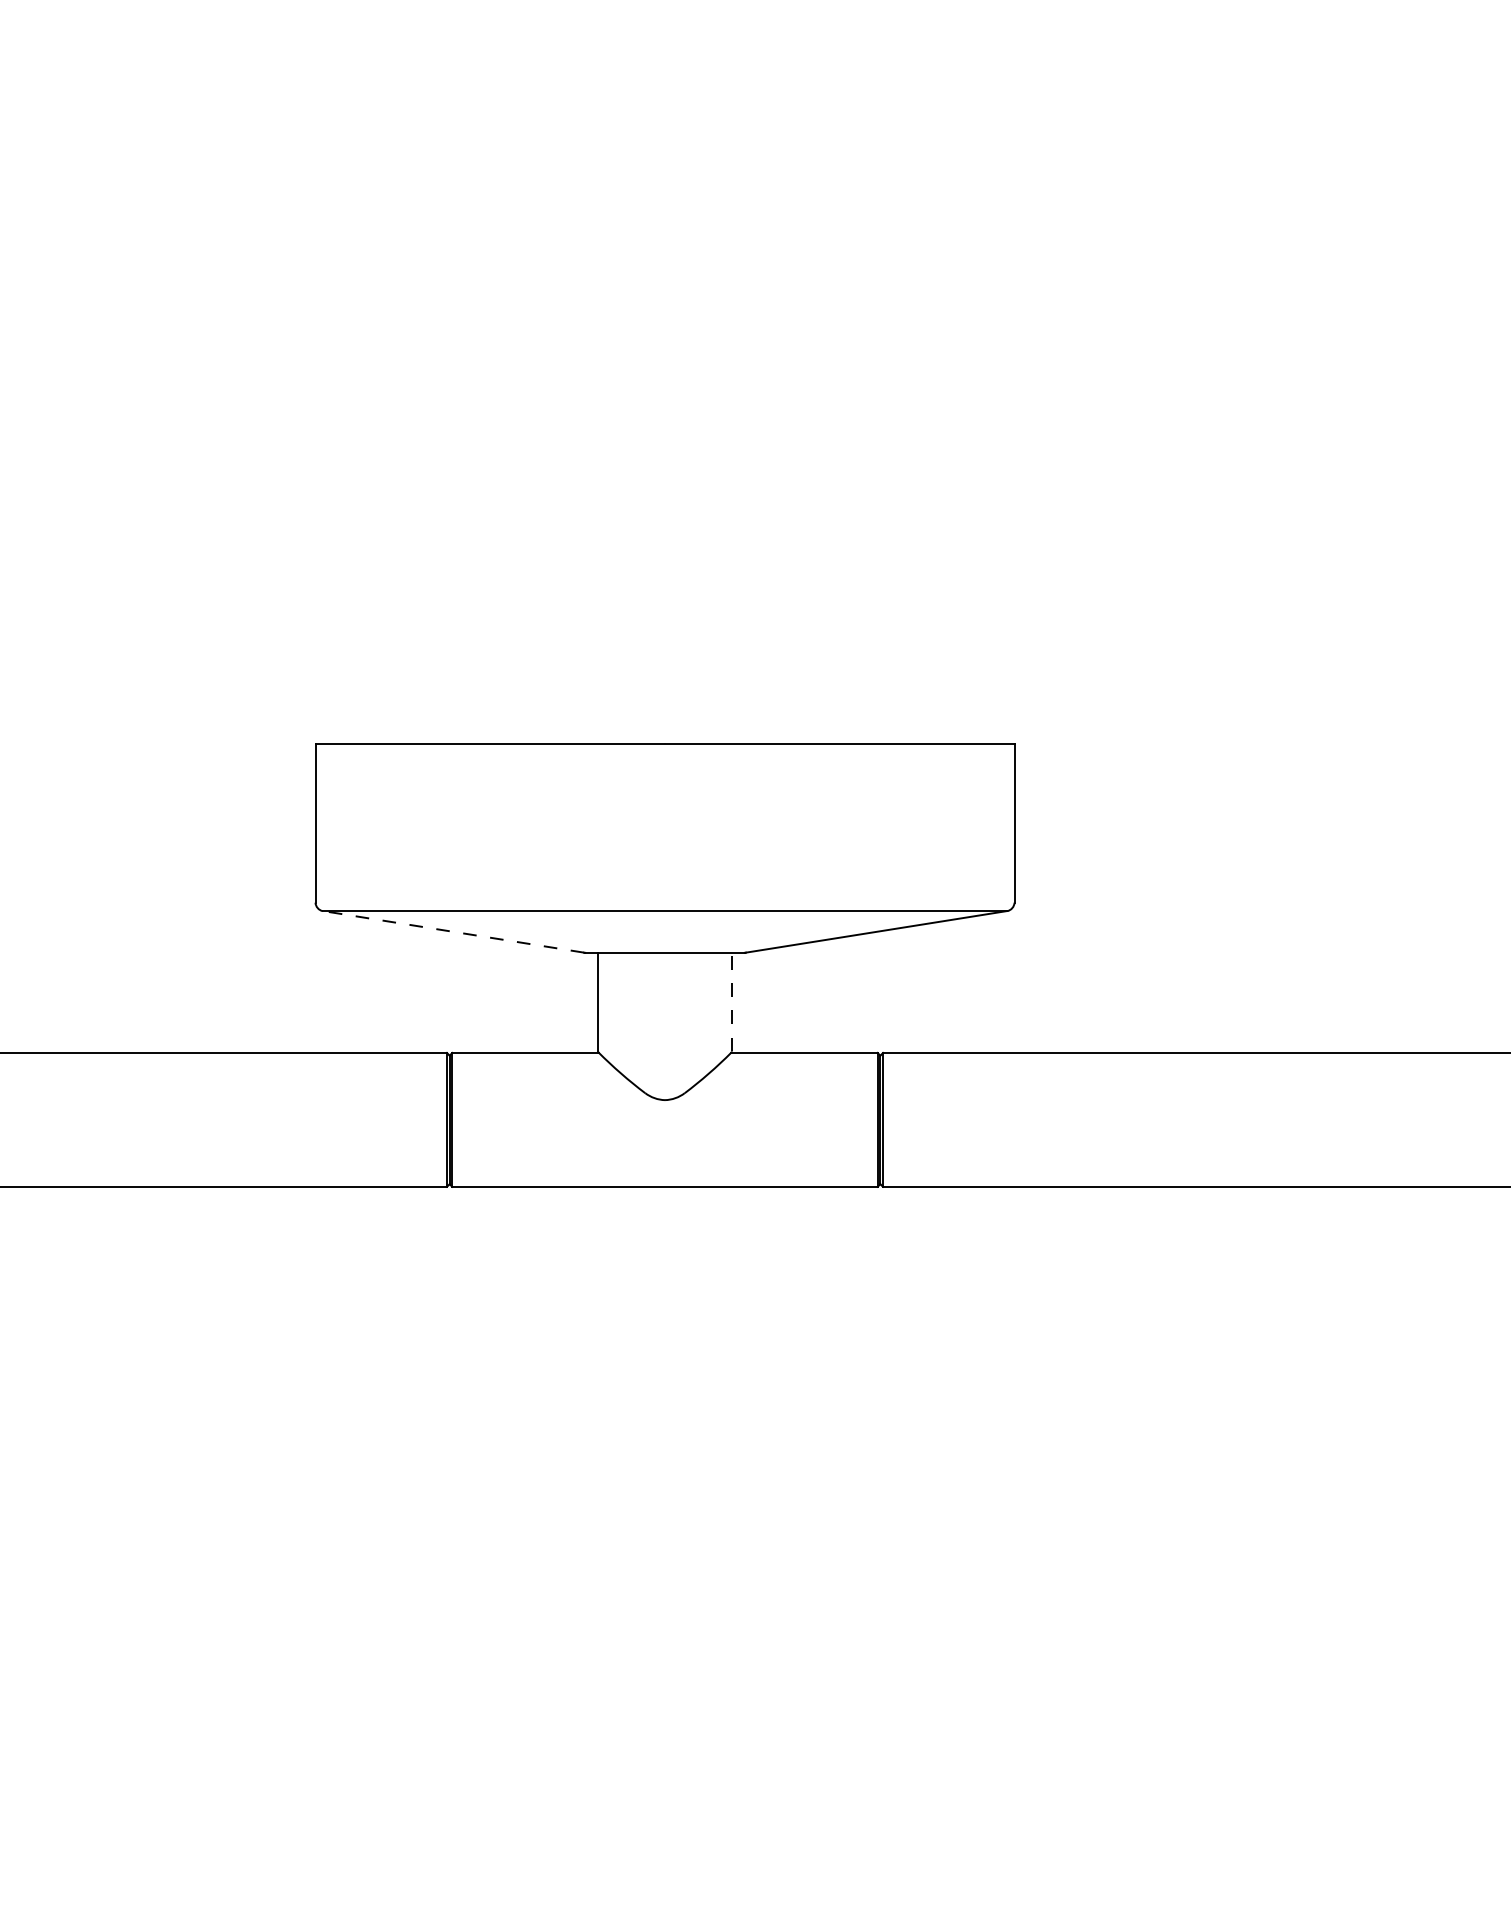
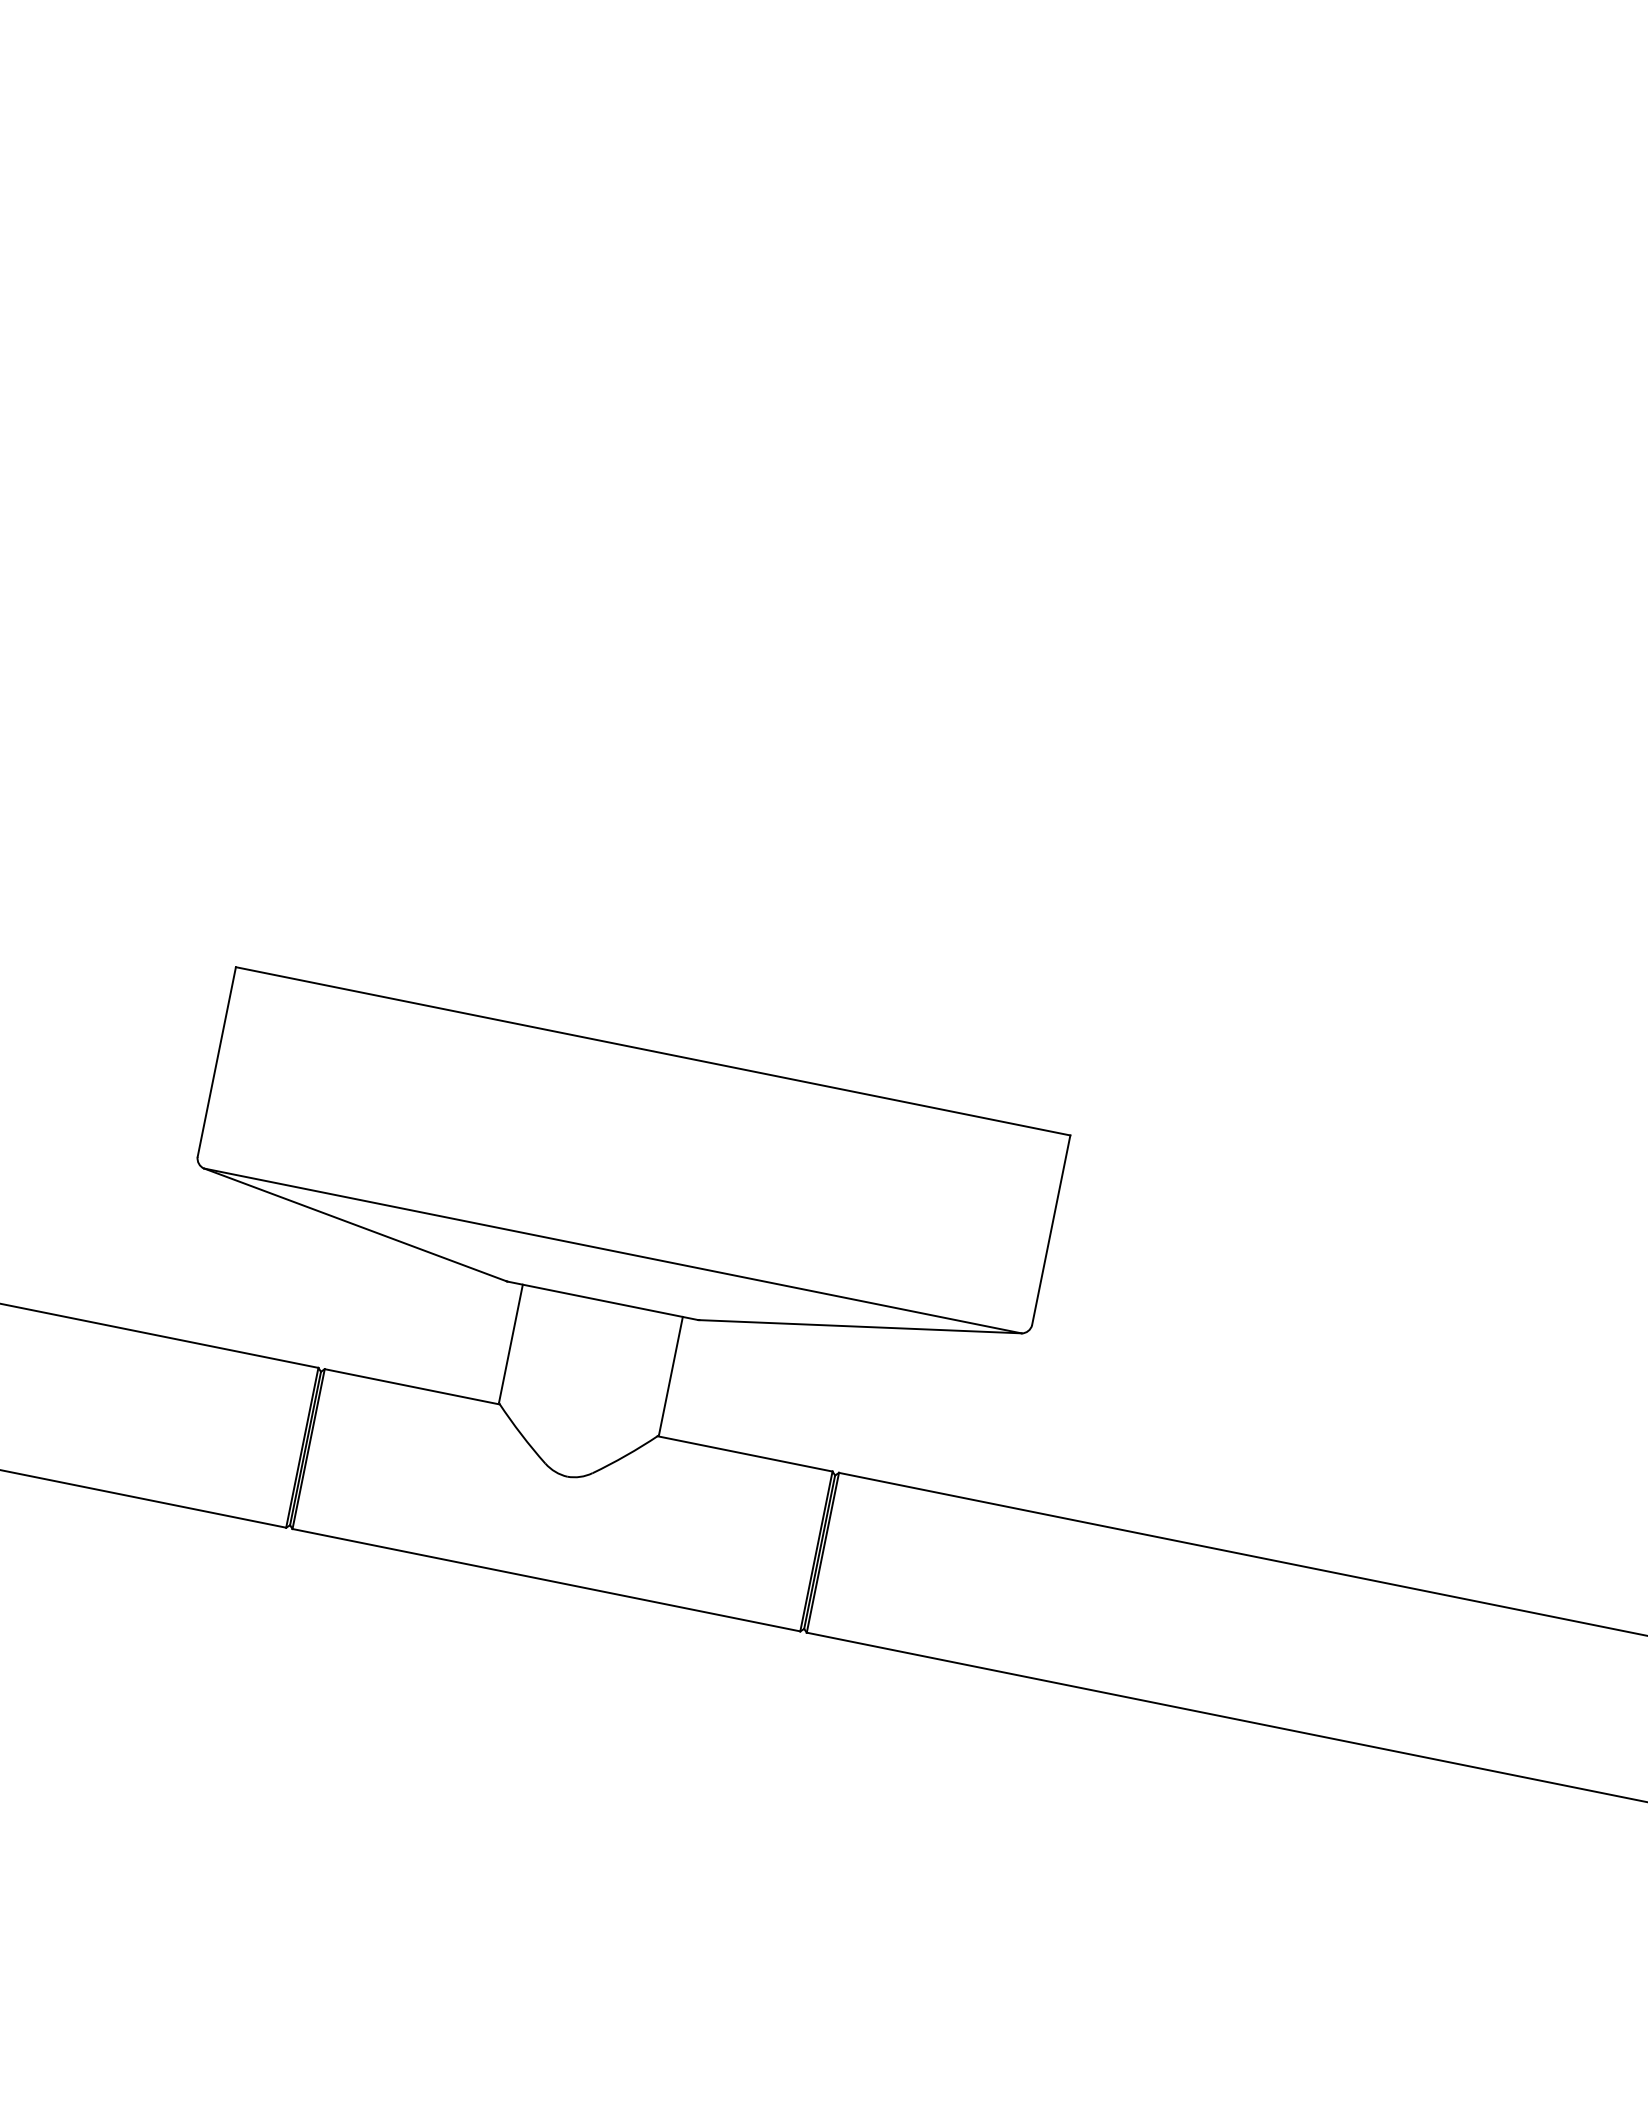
line: (452, 931) -> (354, 1224), dashed -> solid
line: (732, 1001) -> (671, 1375), dashed -> solid

